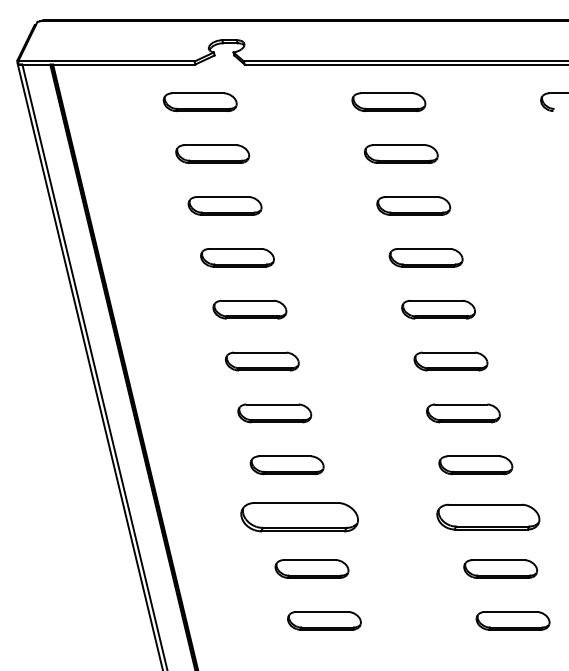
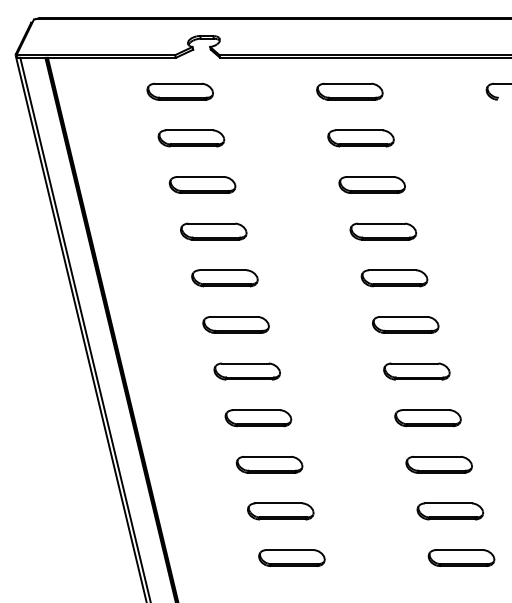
part: (299, 516) -> (269, 464), size x0.62
part: (487, 516) -> (438, 464), size x0.71

